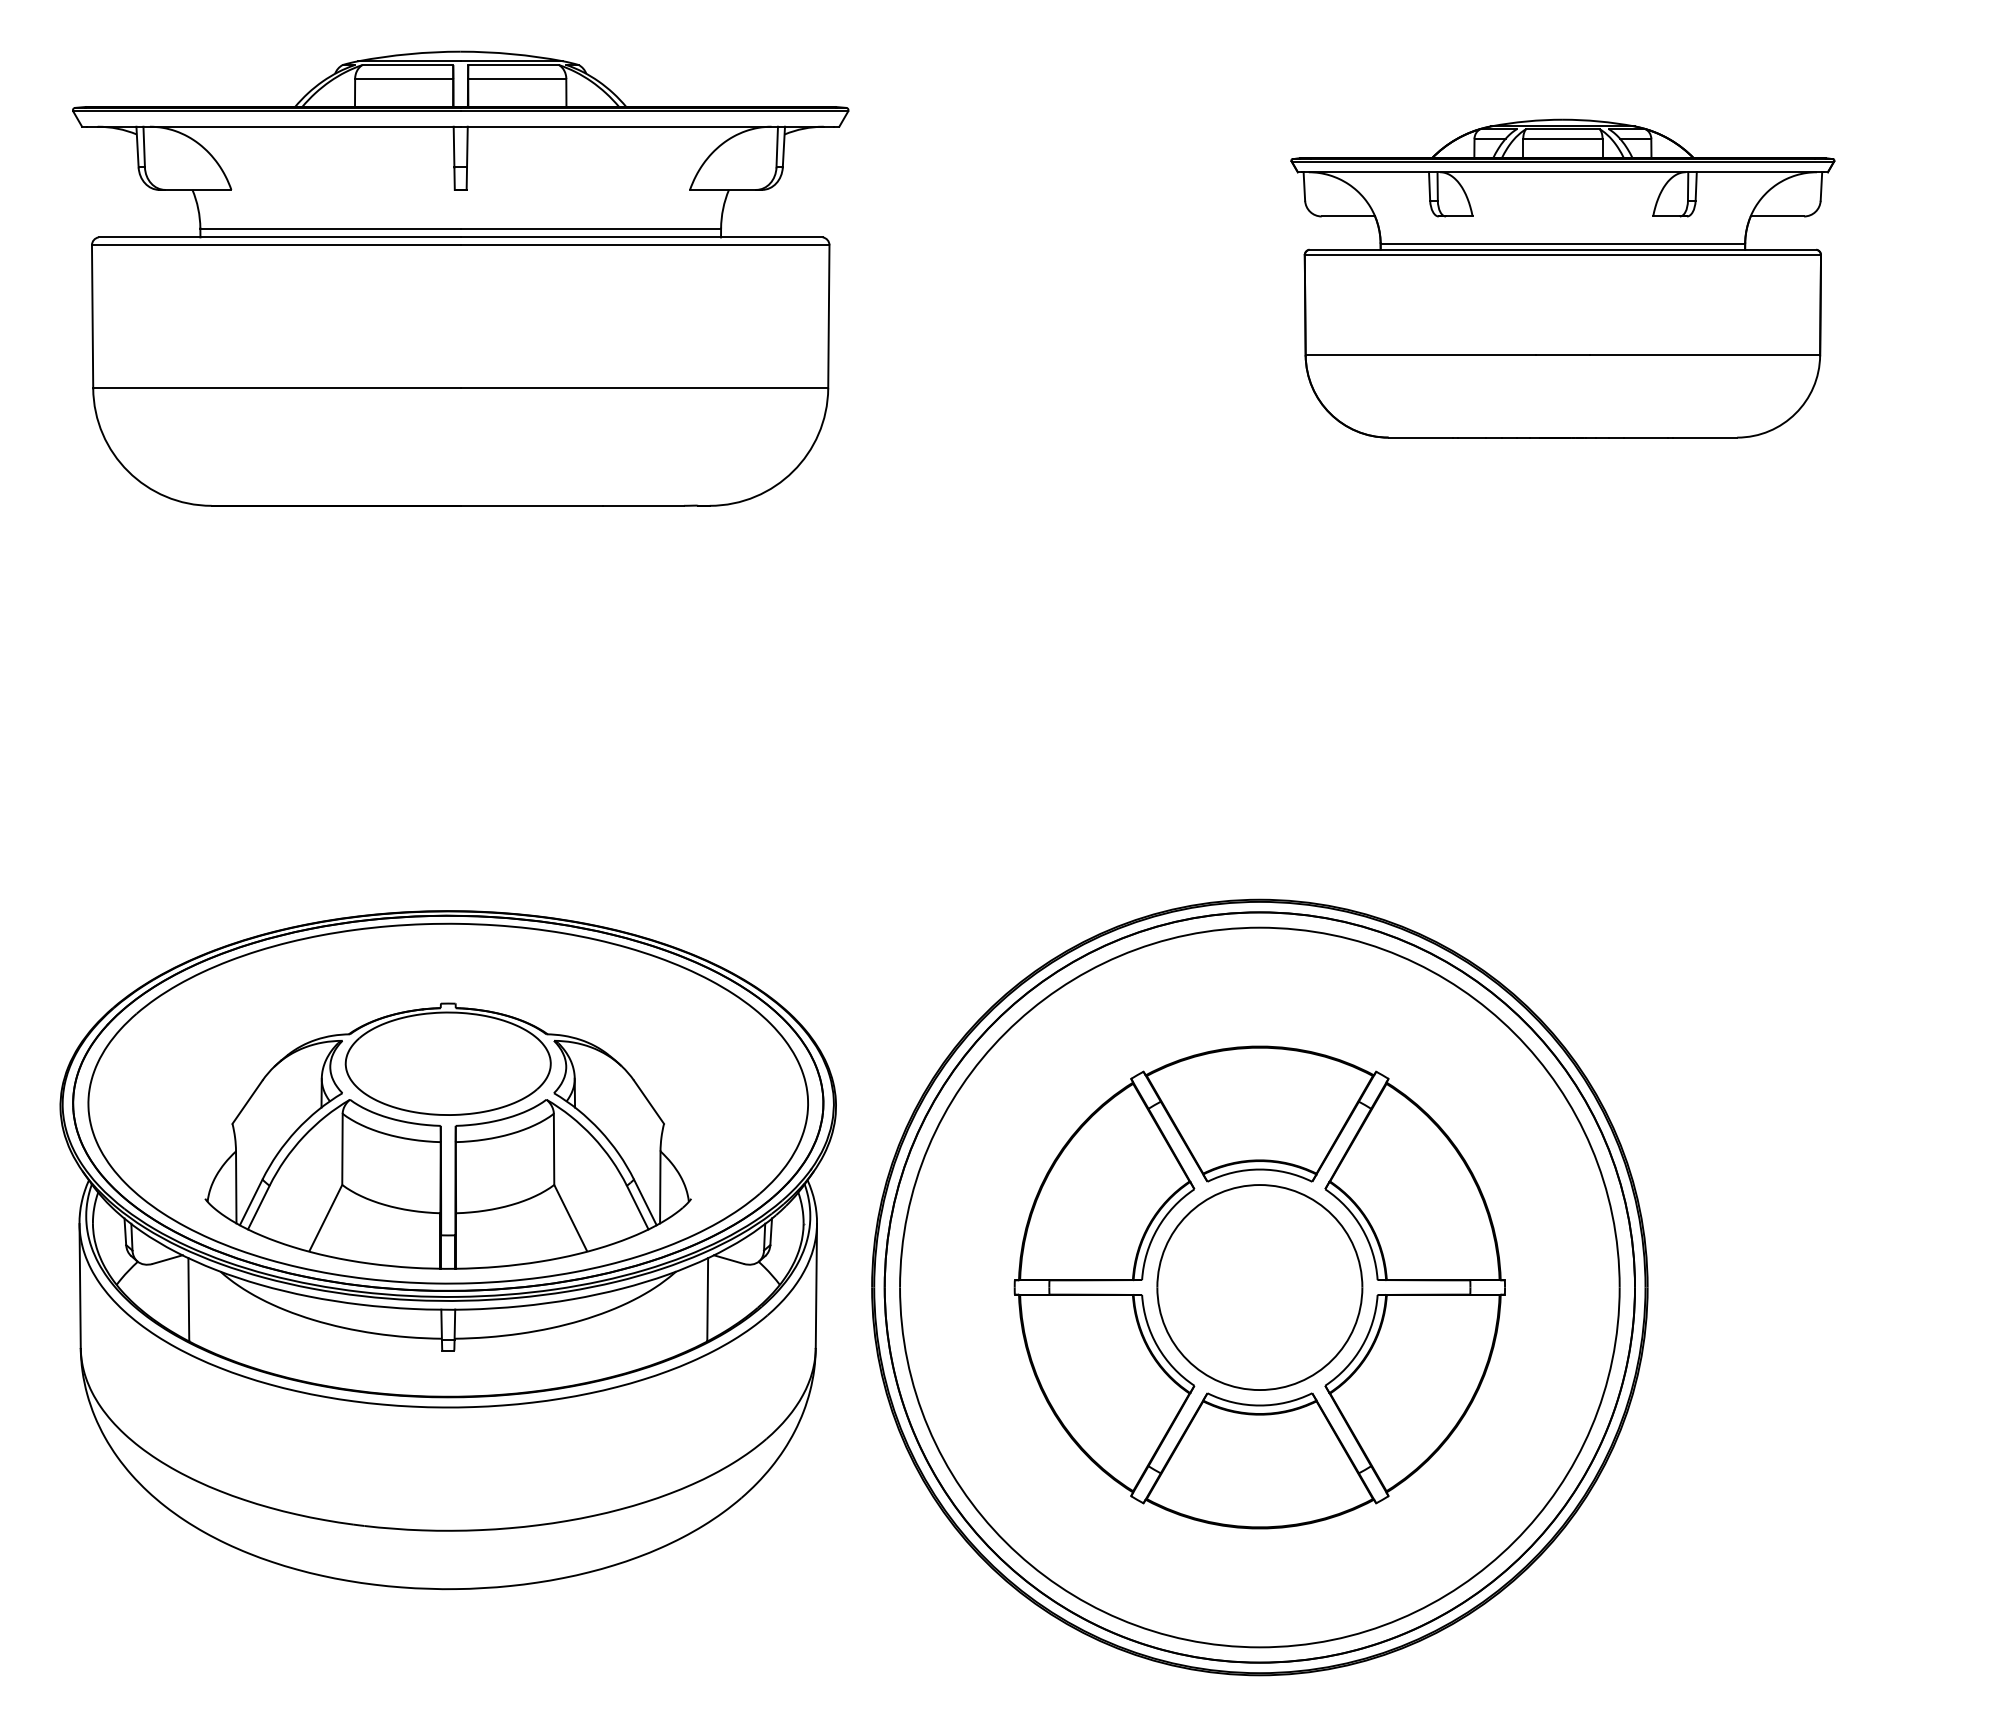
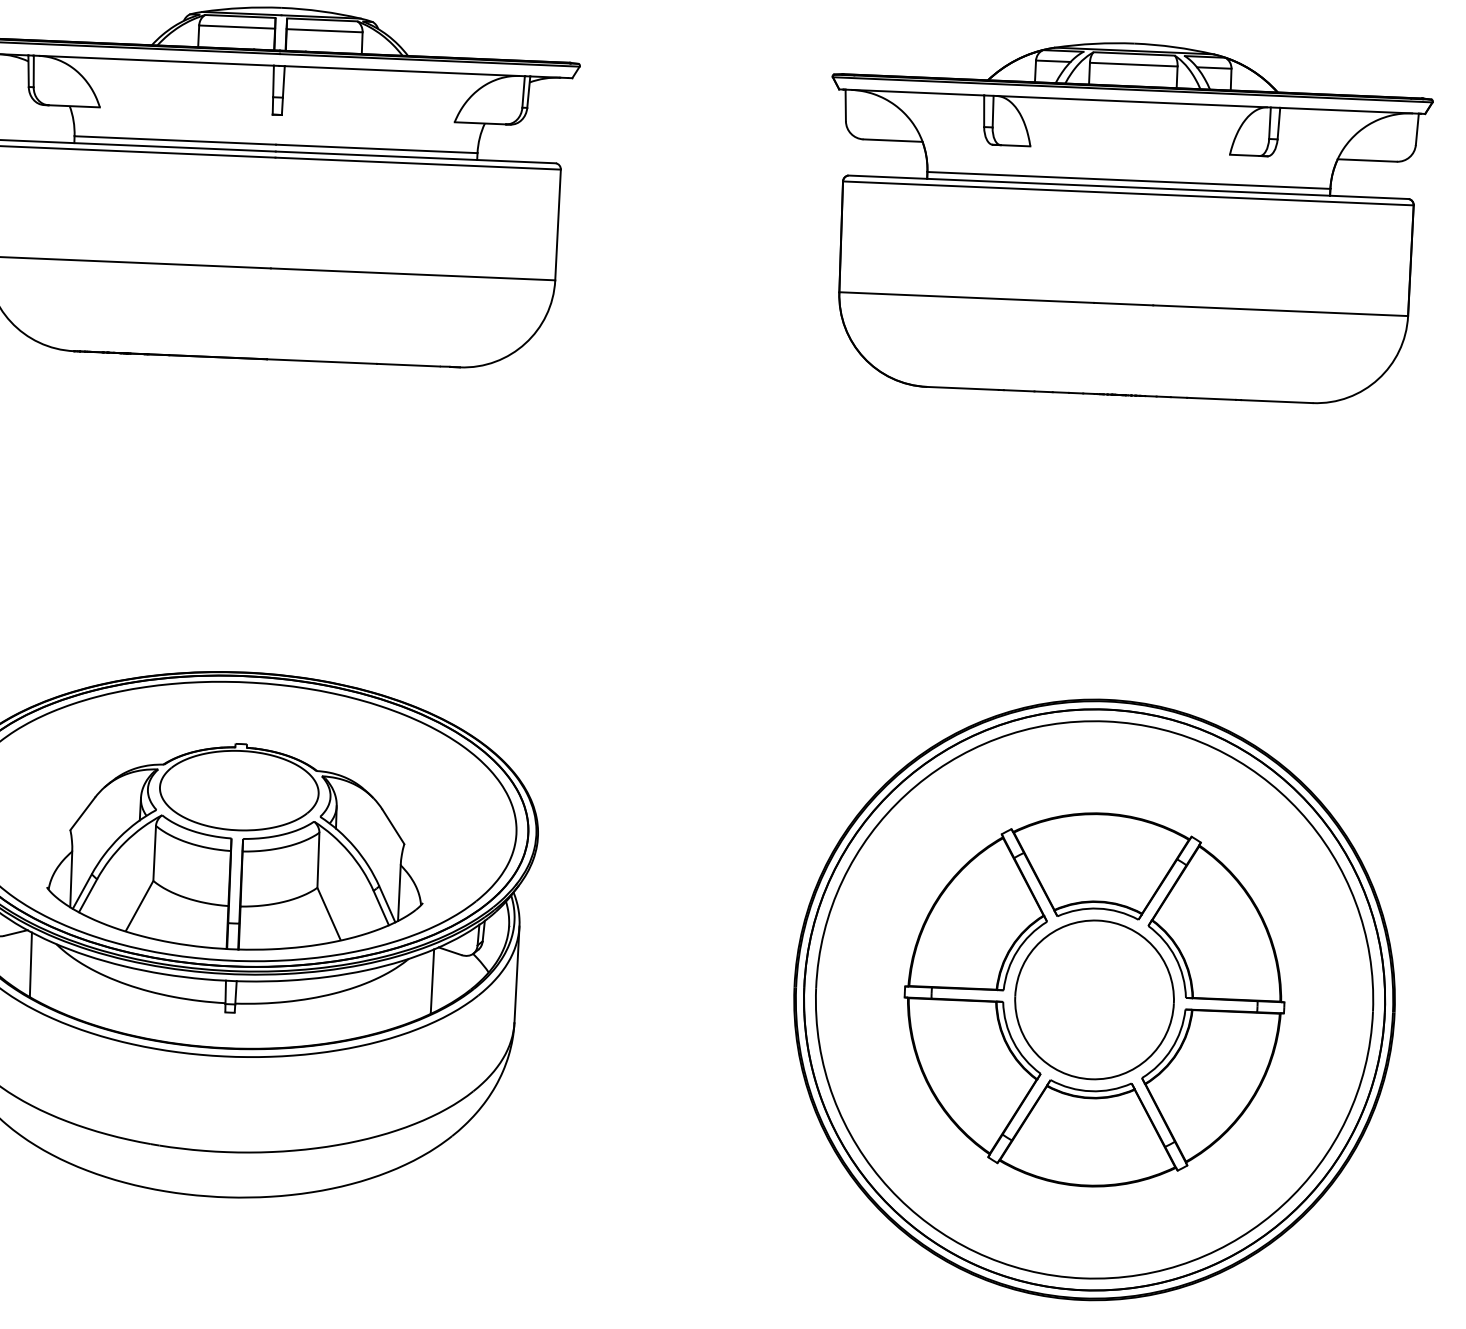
part: (1562, 278) -> (1127, 219), size x1.43
part: (1259, 1287) -> (1094, 999), moved

